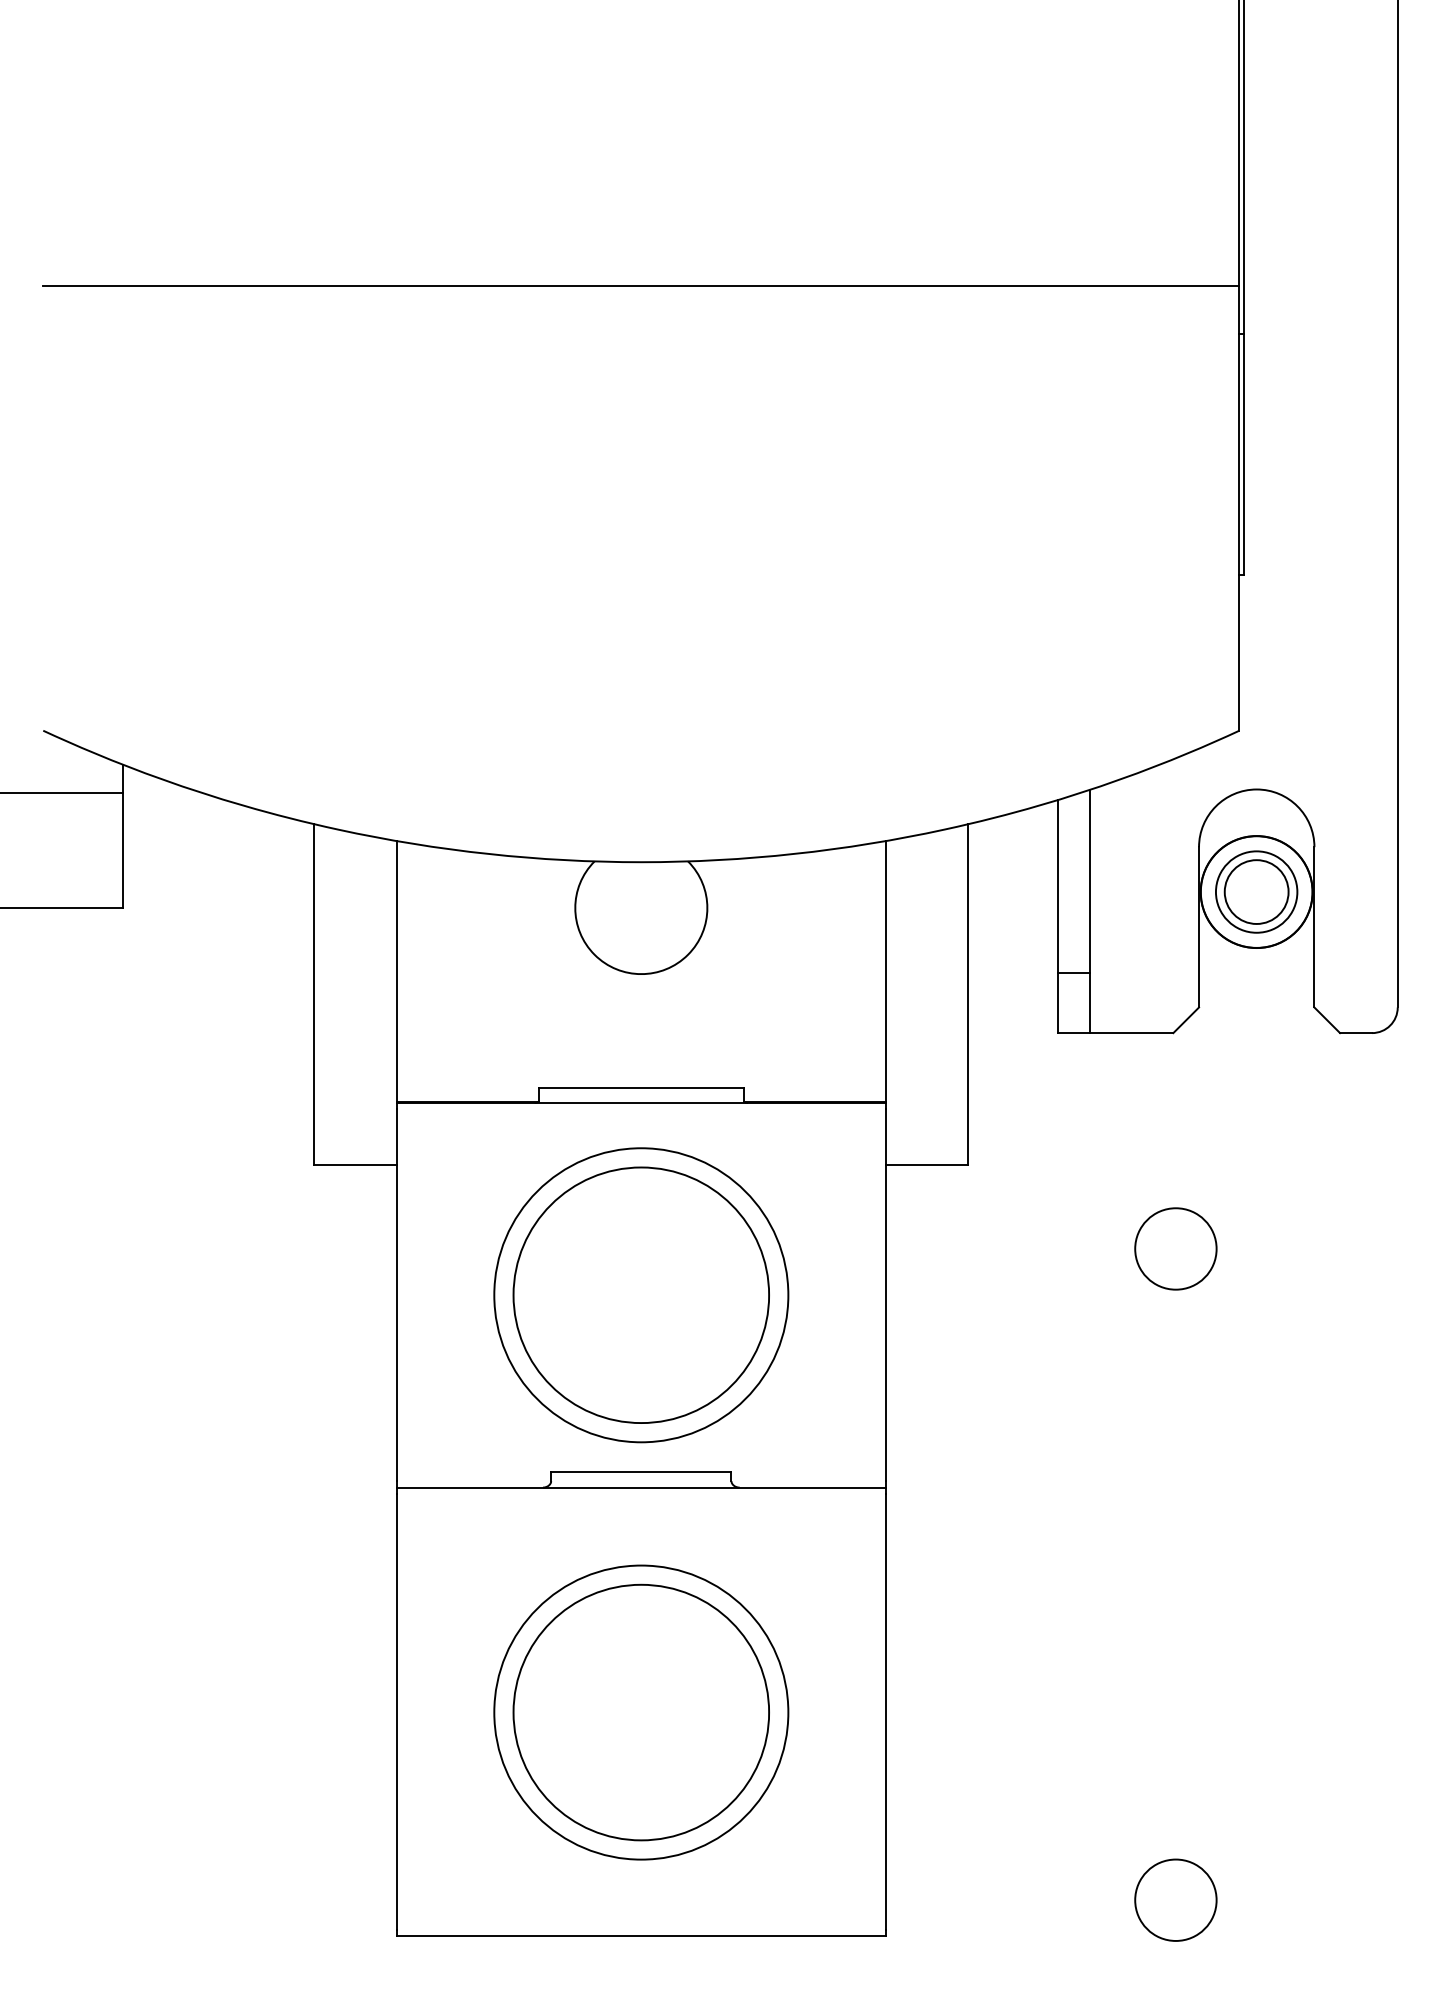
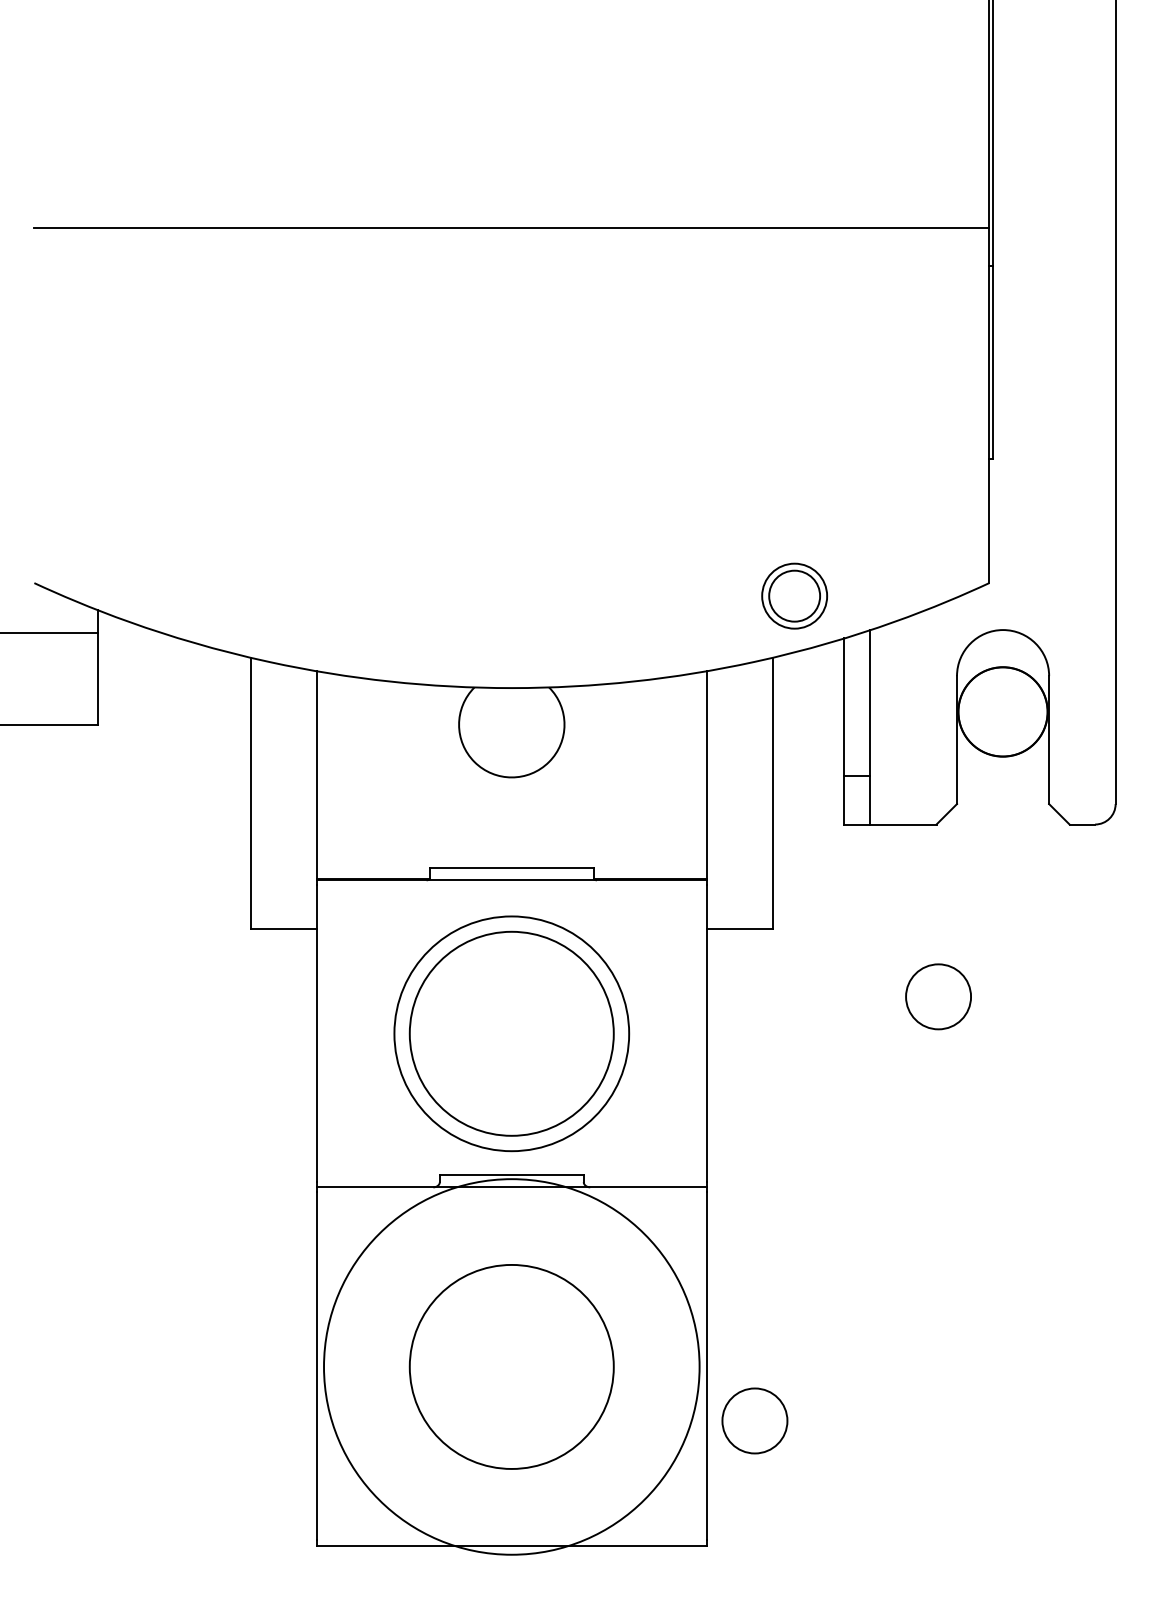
part: (1256, 891) -> (794, 595), moved
circle: (641, 1712) -> (511, 1366), size x1.6
circle: (1175, 1899) -> (754, 1420), moved

